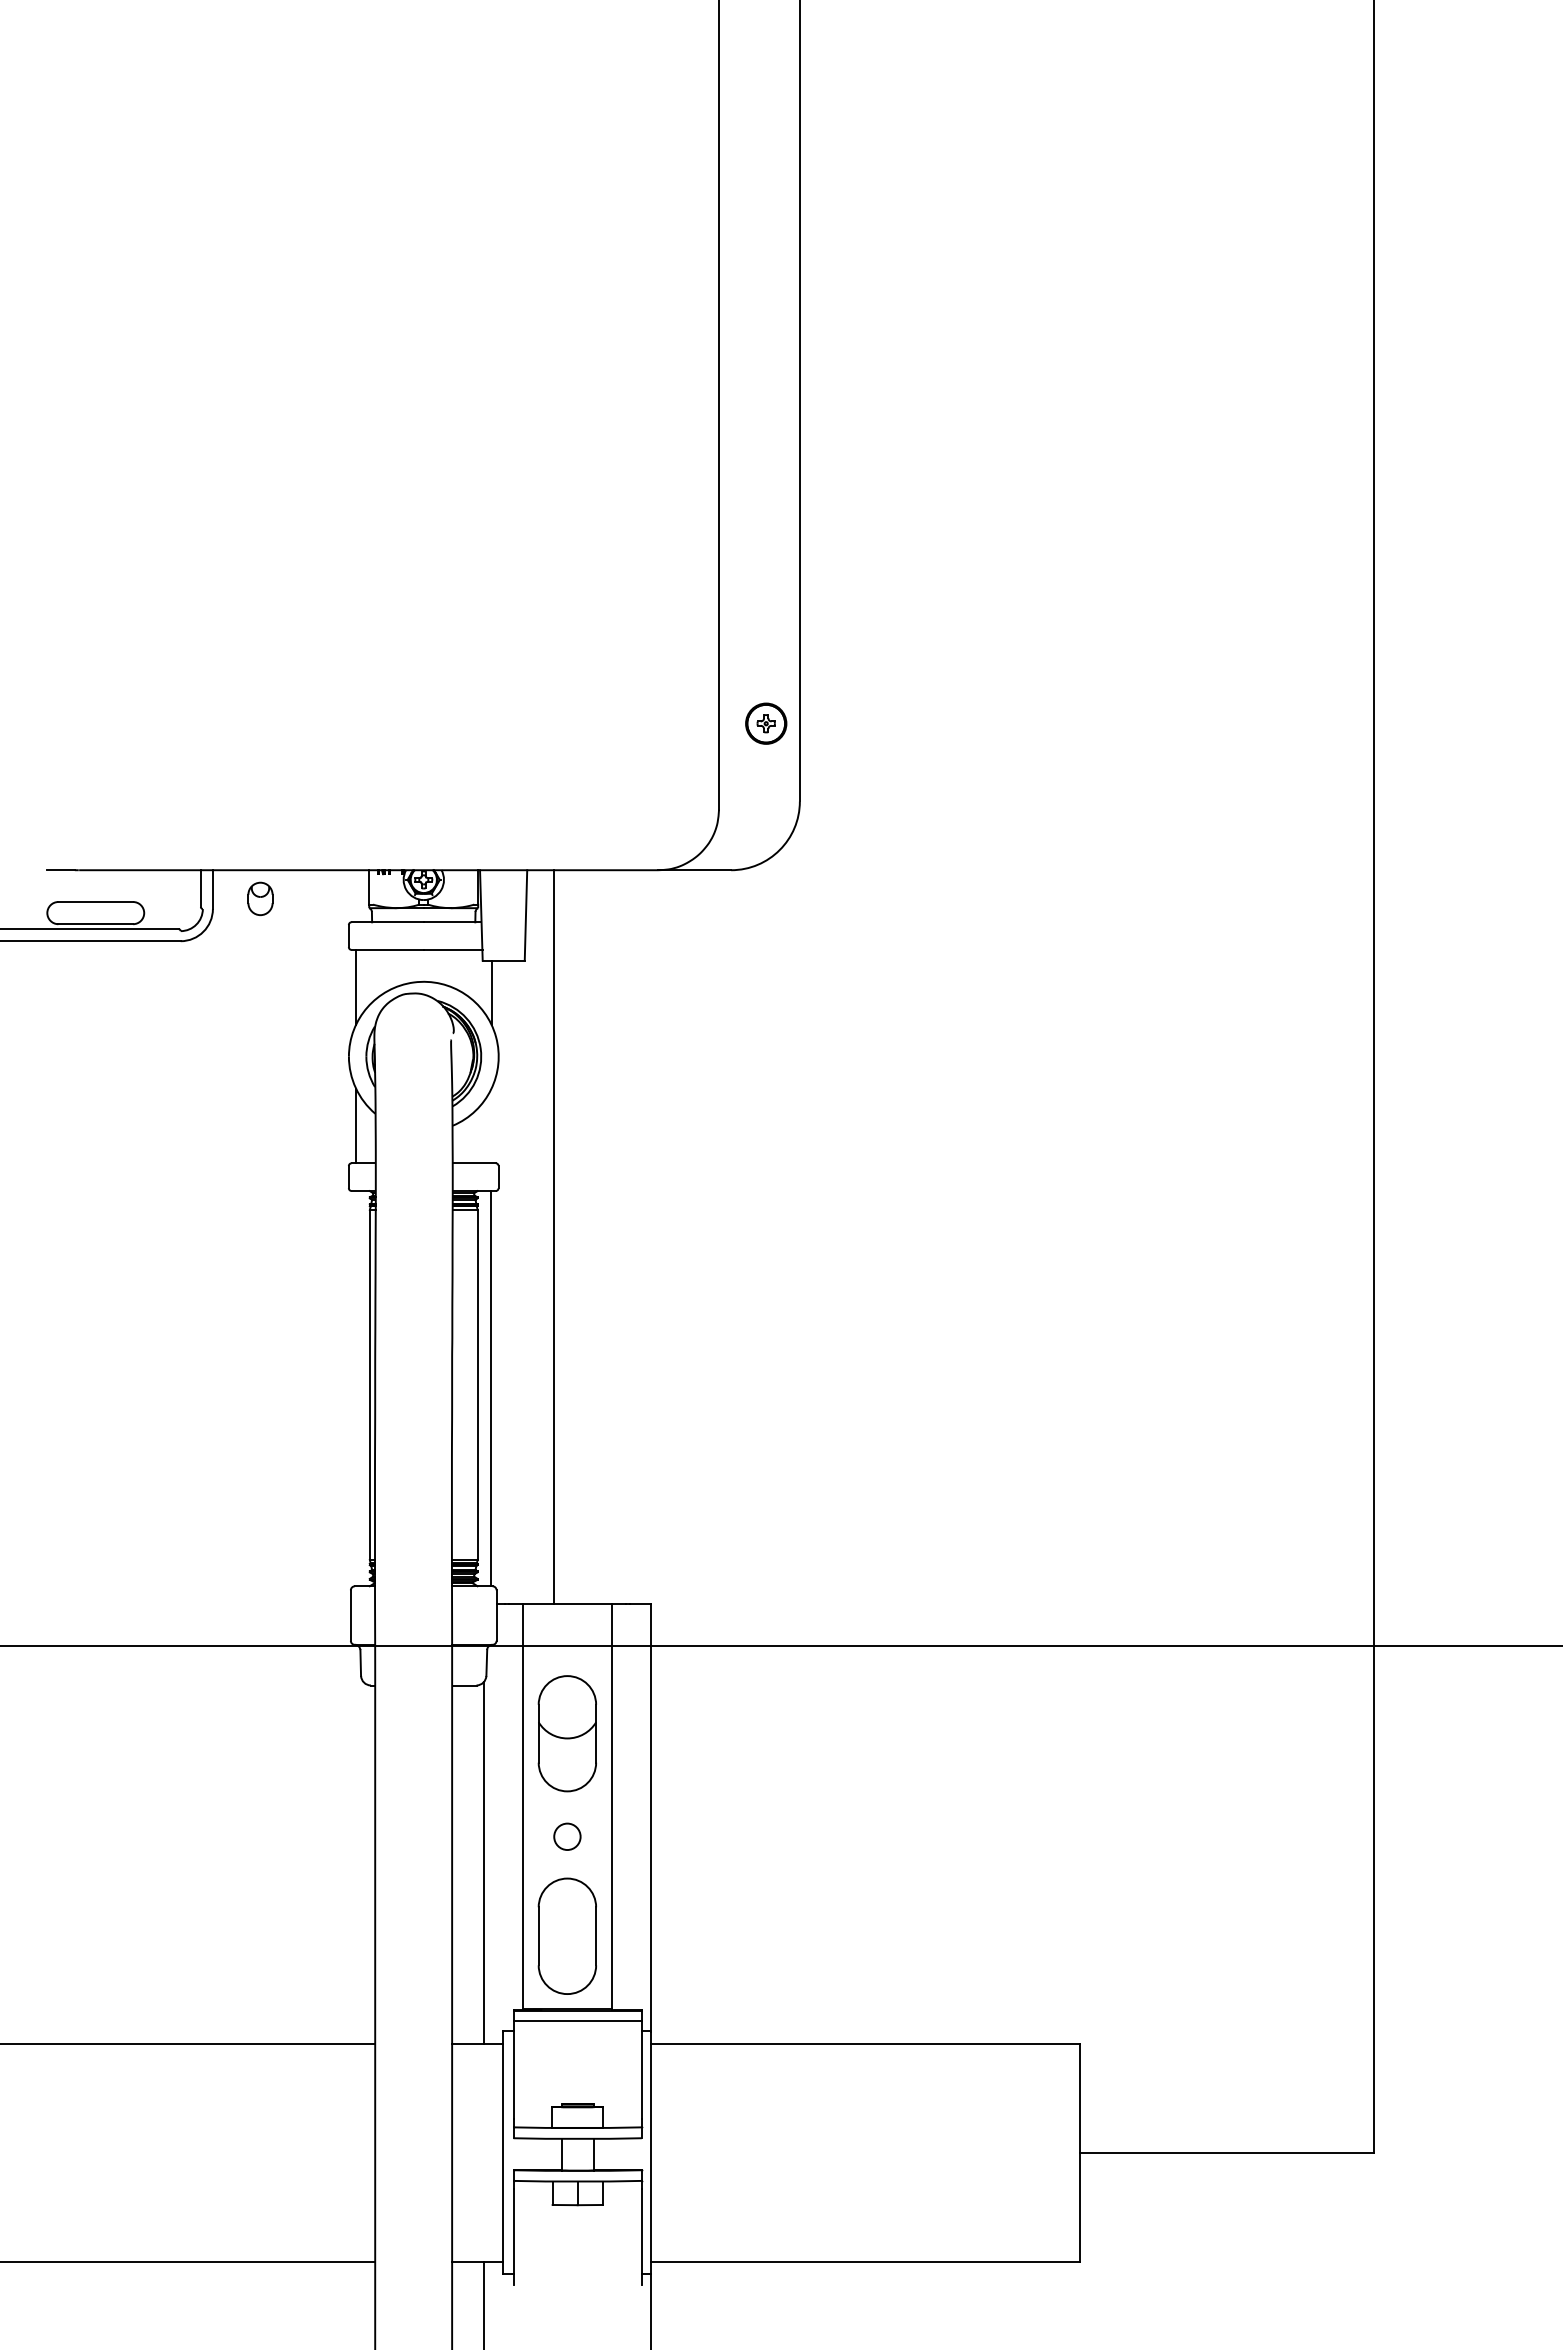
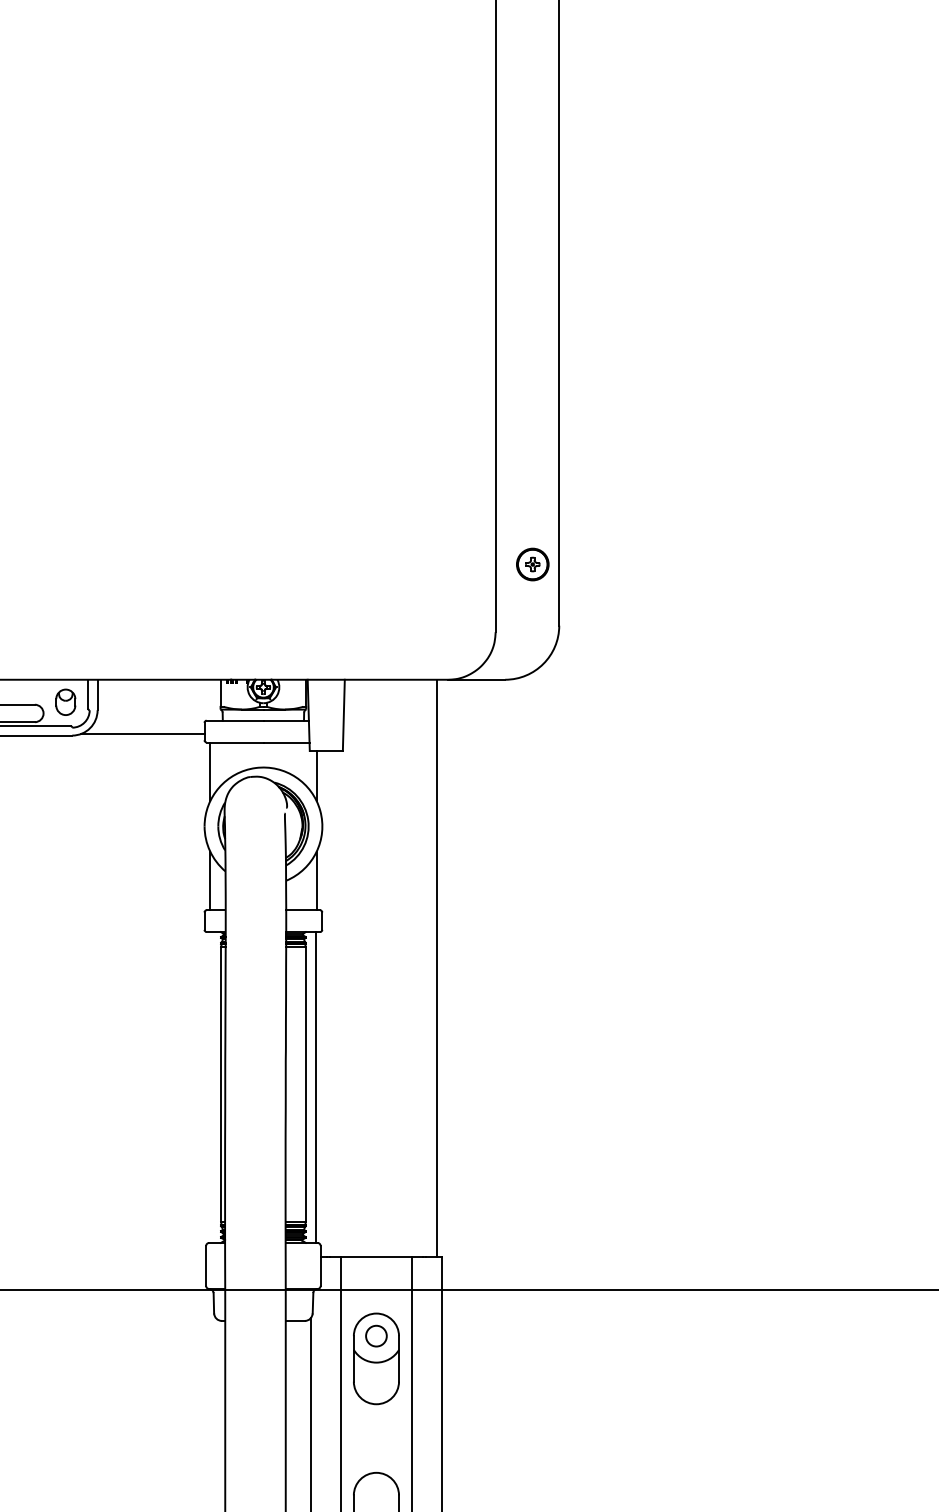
part: (260, 898) -> (65, 701), moved
line: (269, 939) -> (142, 734), added
line: (491, 1125) -> (316, 880), added
line: (554, 1236) -> (437, 967), moved
circle: (567, 1836) -> (376, 1335), moved

